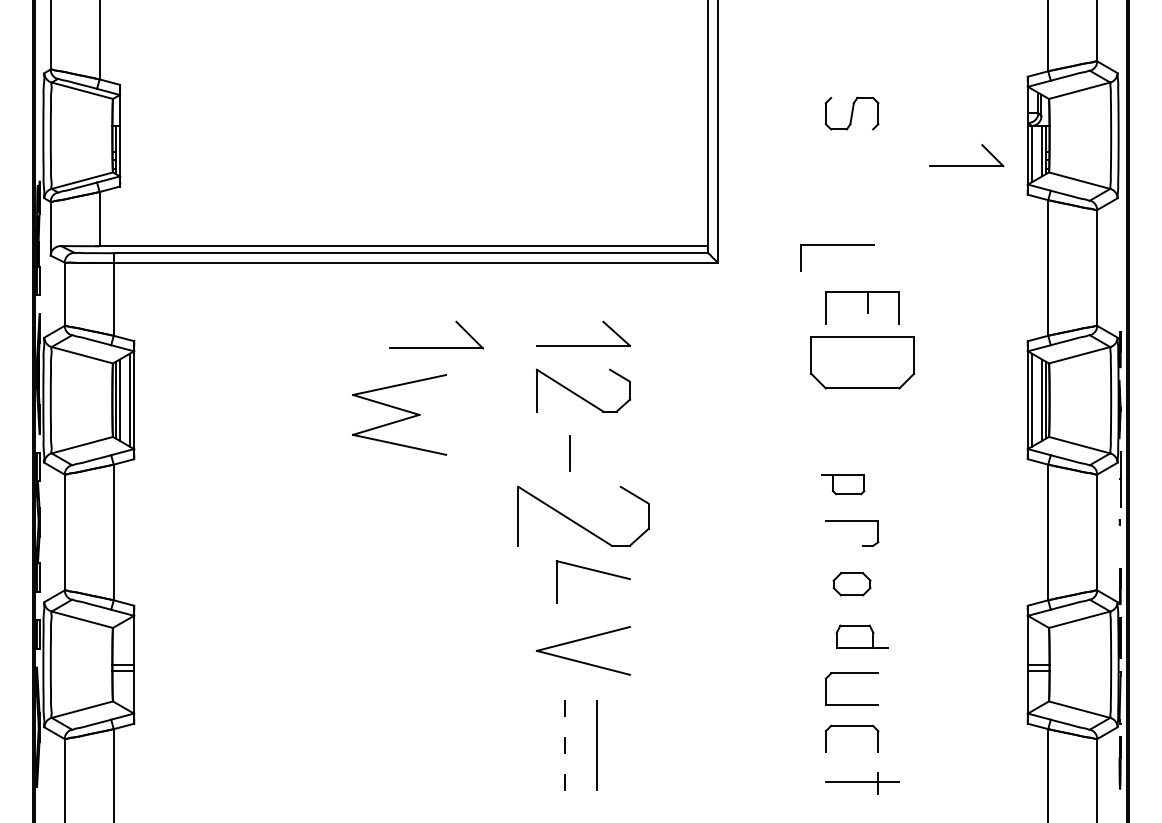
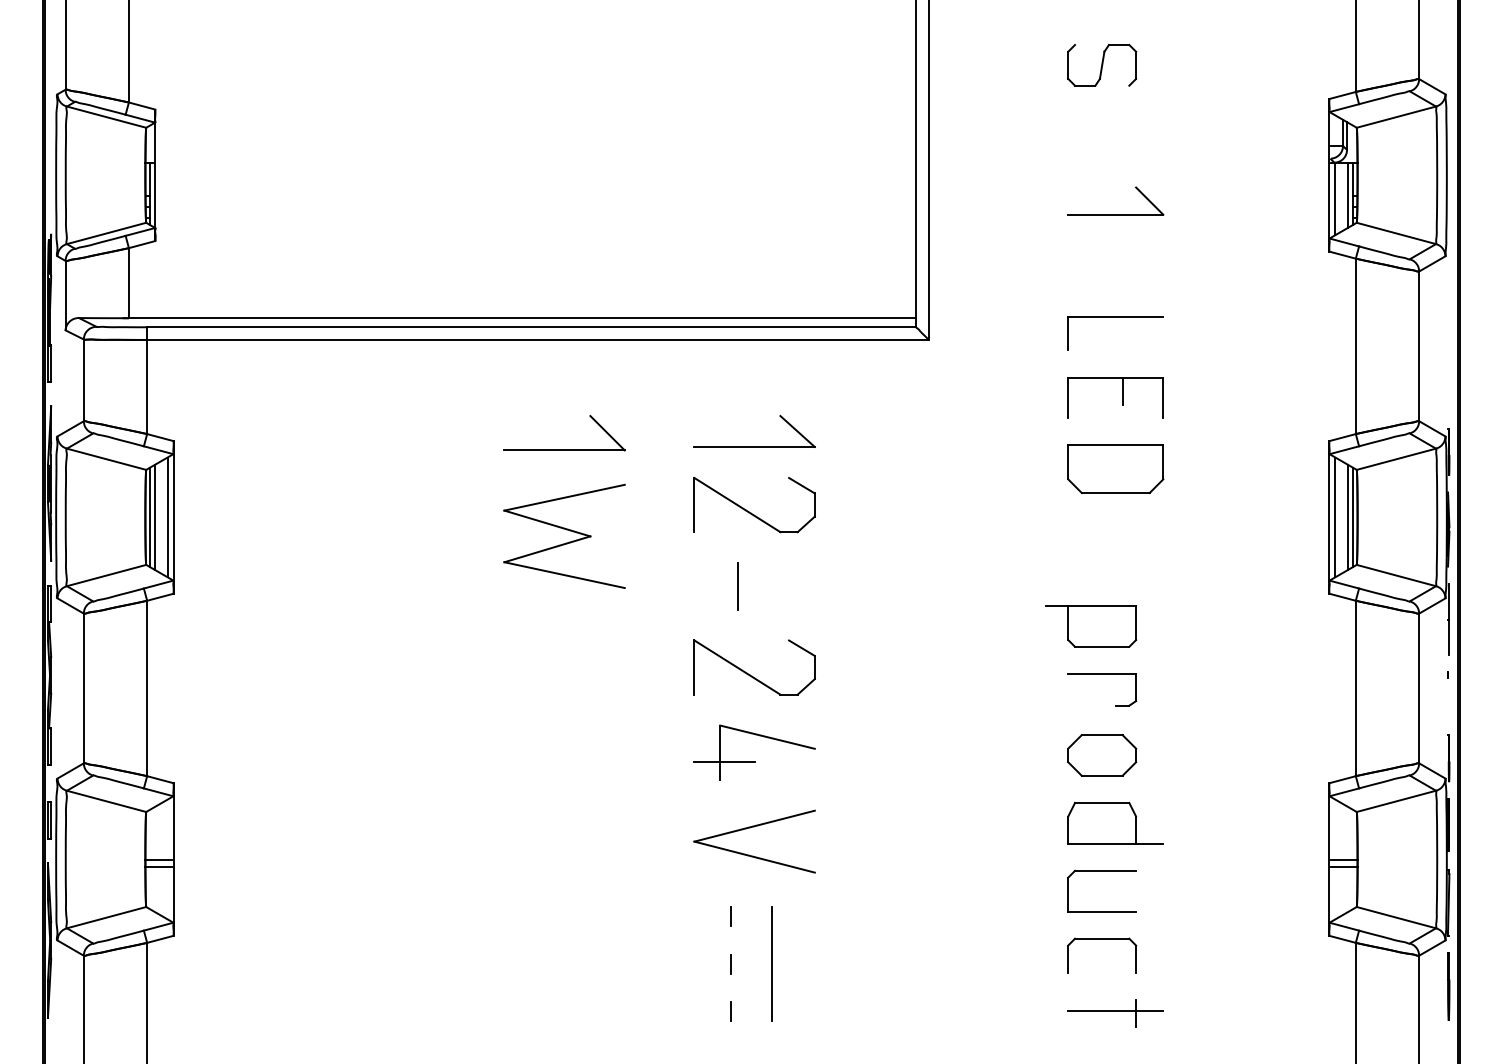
part: (851, 113) -> (1101, 65), moved
part: (966, 165) -> (1115, 213), moved
part: (837, 245) -> (1115, 317), moved
part: (862, 363) -> (1115, 469), size x0.71
part: (399, 414) -> (564, 535), moved
part: (843, 484) -> (1091, 626), size x1.67
part: (582, 516) -> (753, 667), size x0.71
part: (851, 584) -> (1101, 755), size x1.43
line: (559, 589) -> (723, 762), added
part: (861, 636) -> (1114, 823), size x1.43

